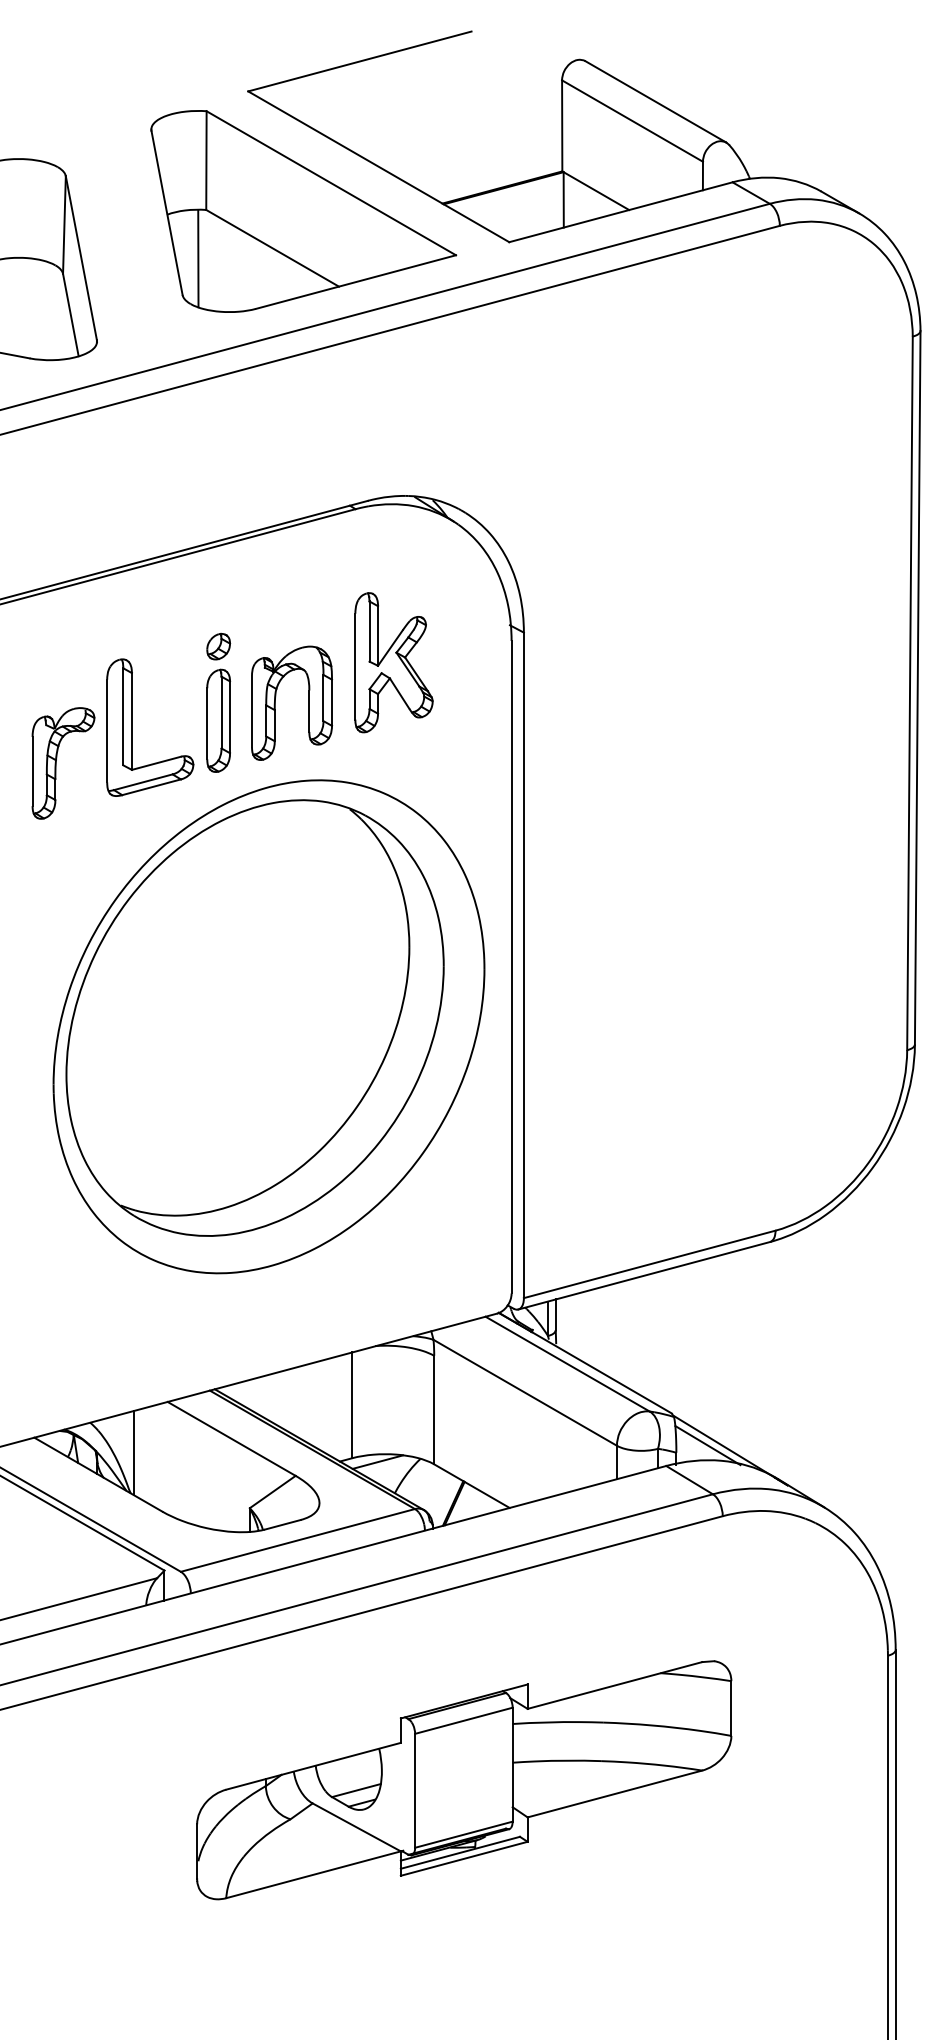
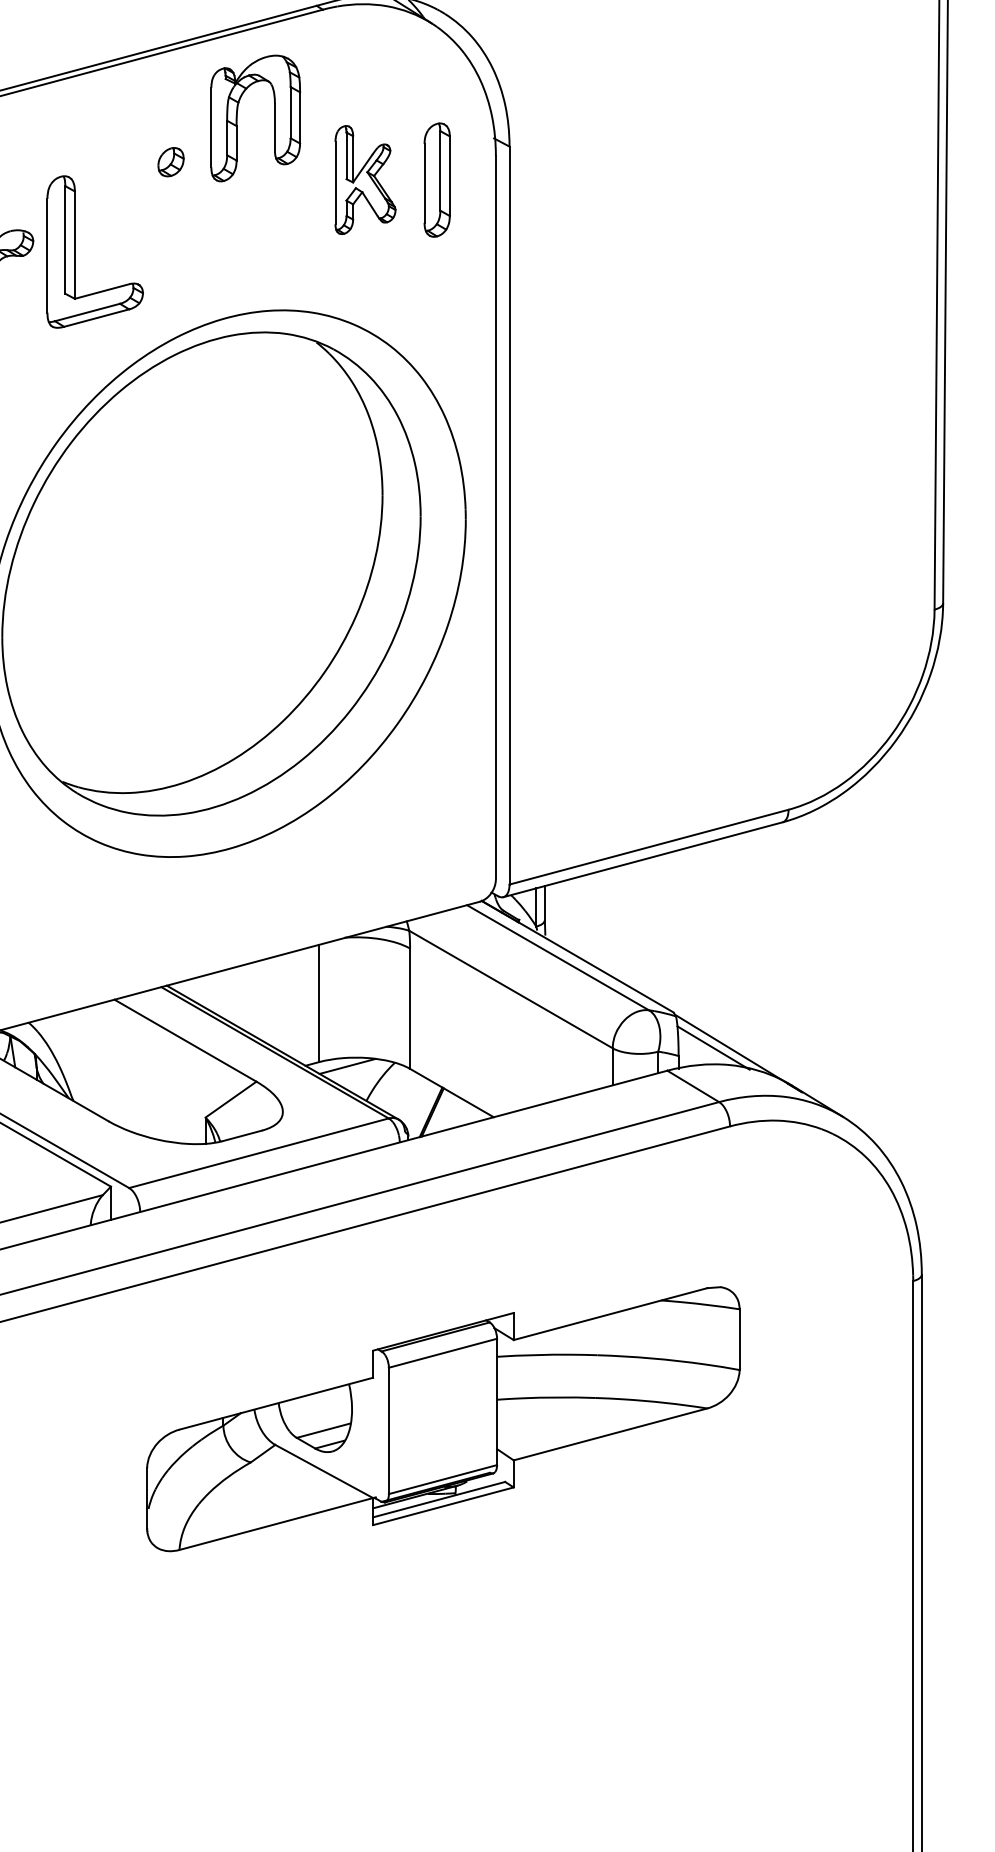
part: (393, 662) -> (364, 179), size x0.7
part: (275, 702) -> (237, 117), moved
part: (218, 720) -> (437, 179), moved
line: (133, 1452) -> (76, 1055), removed

